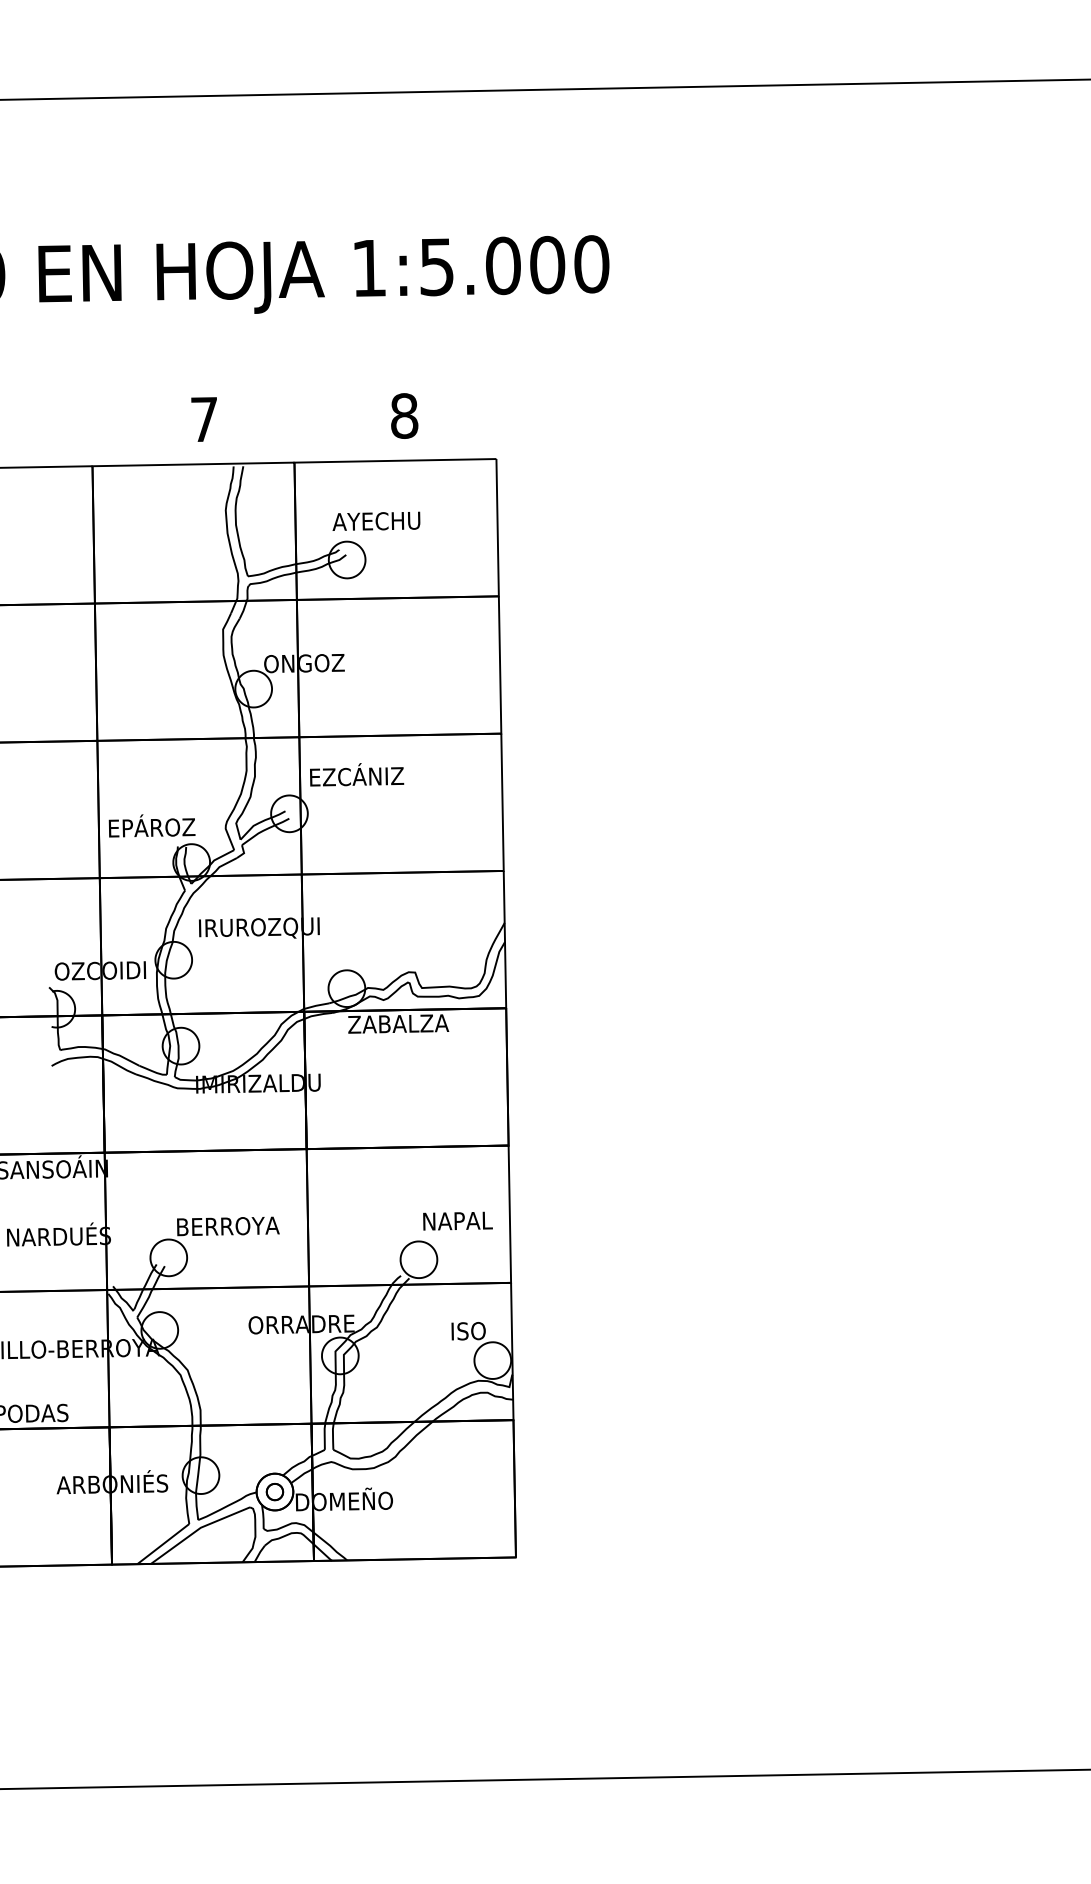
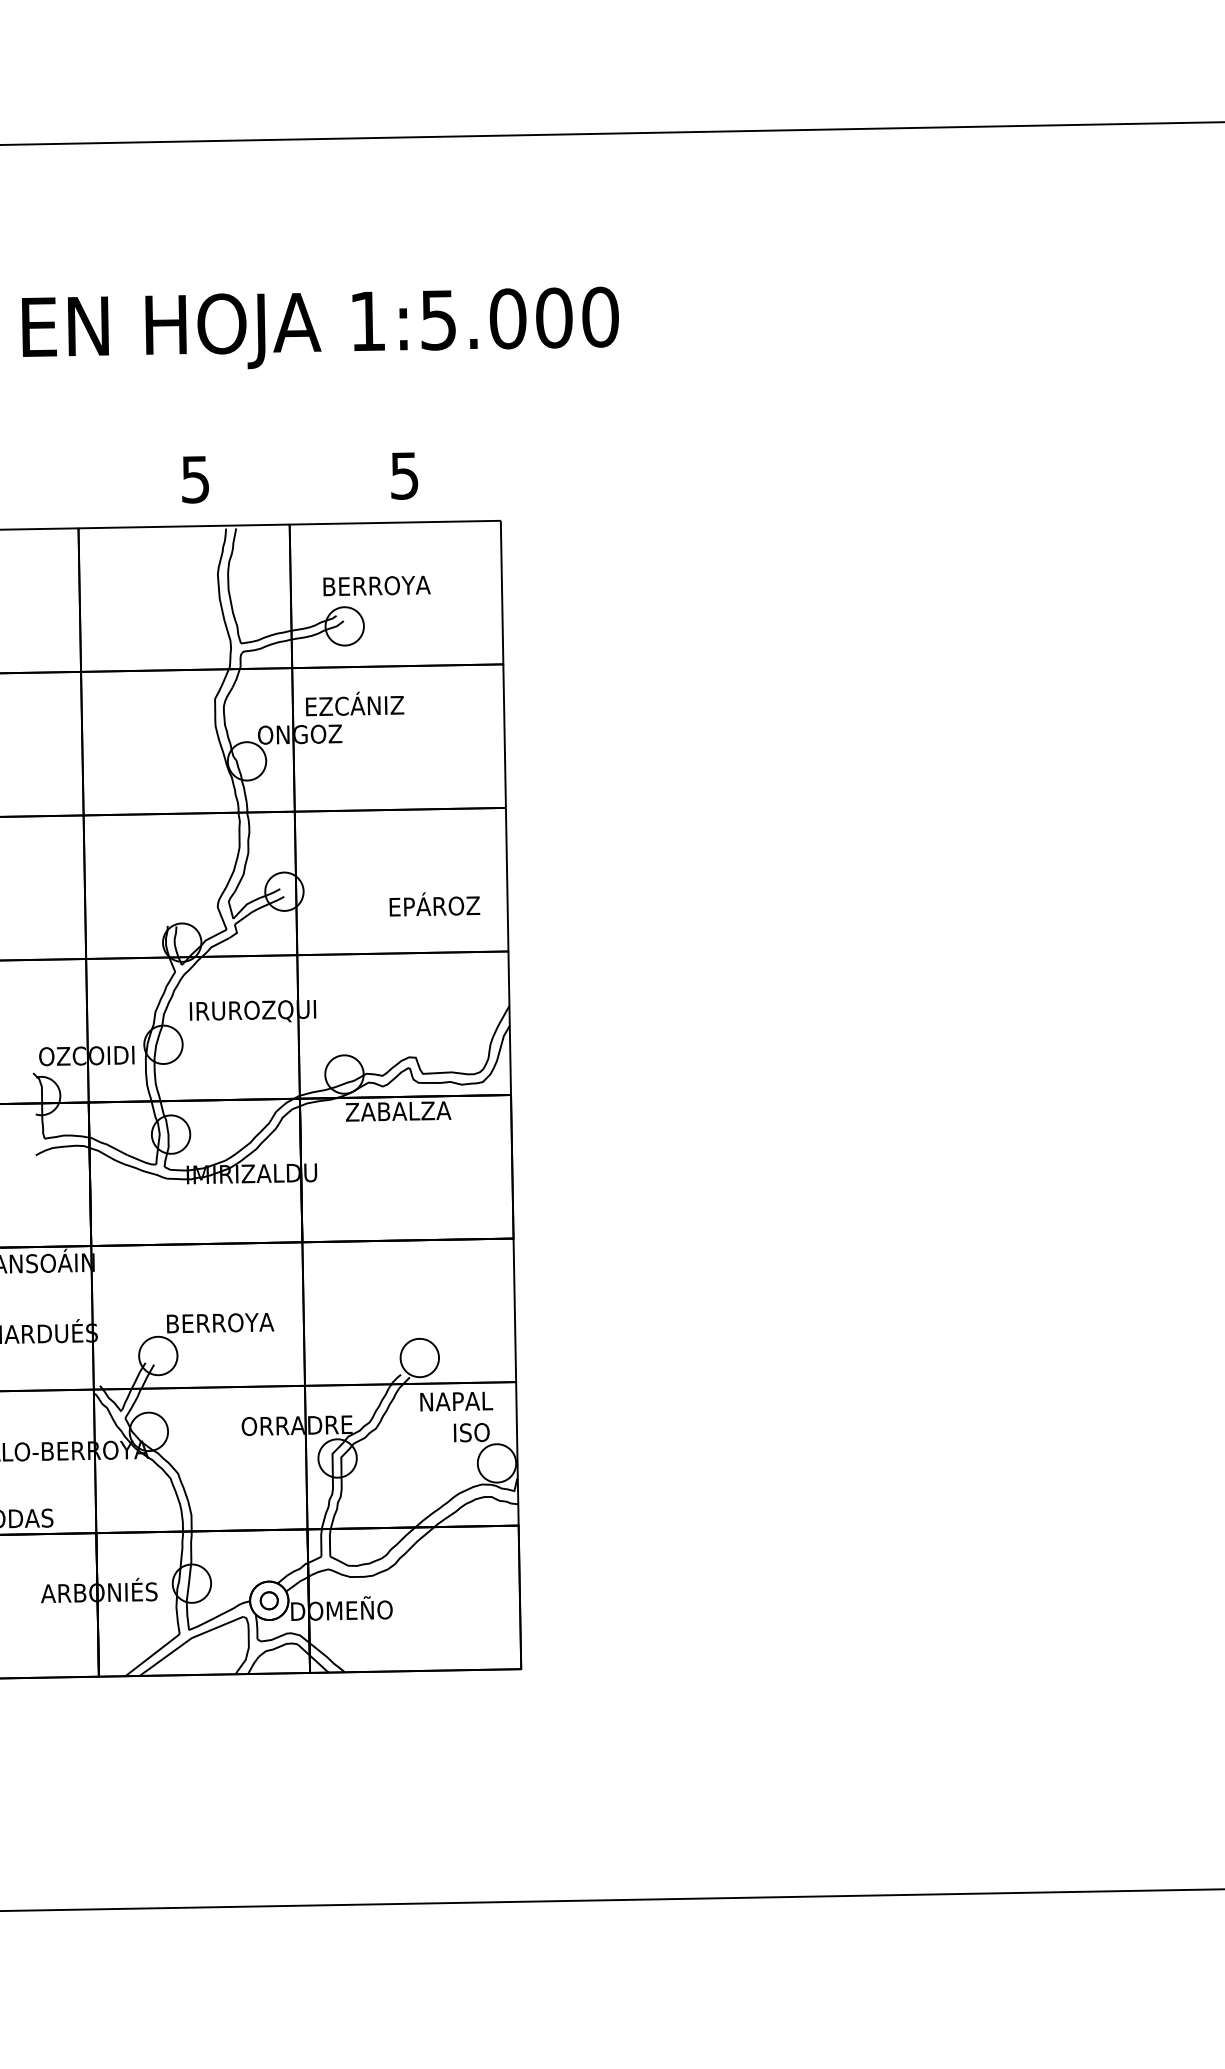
text: (404, 415) -> (404, 475), 8 -> 5
text: (203, 419) -> (194, 479), 7 -> 5
text: (377, 520) -> (376, 585), AYECHU -> BERROYA
text: (356, 774) -> (354, 703), moved
text: (151, 826) -> (434, 904), moved
text: (457, 1221) -> (456, 1401), moved

